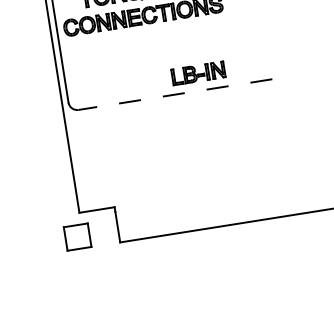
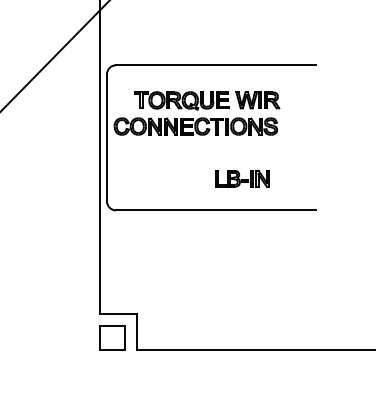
part: (198, 73) -> (242, 178), moved
line: (175, 94) -> (215, 210), dashed -> solid
part: (77, 236) -> (112, 337), moved

